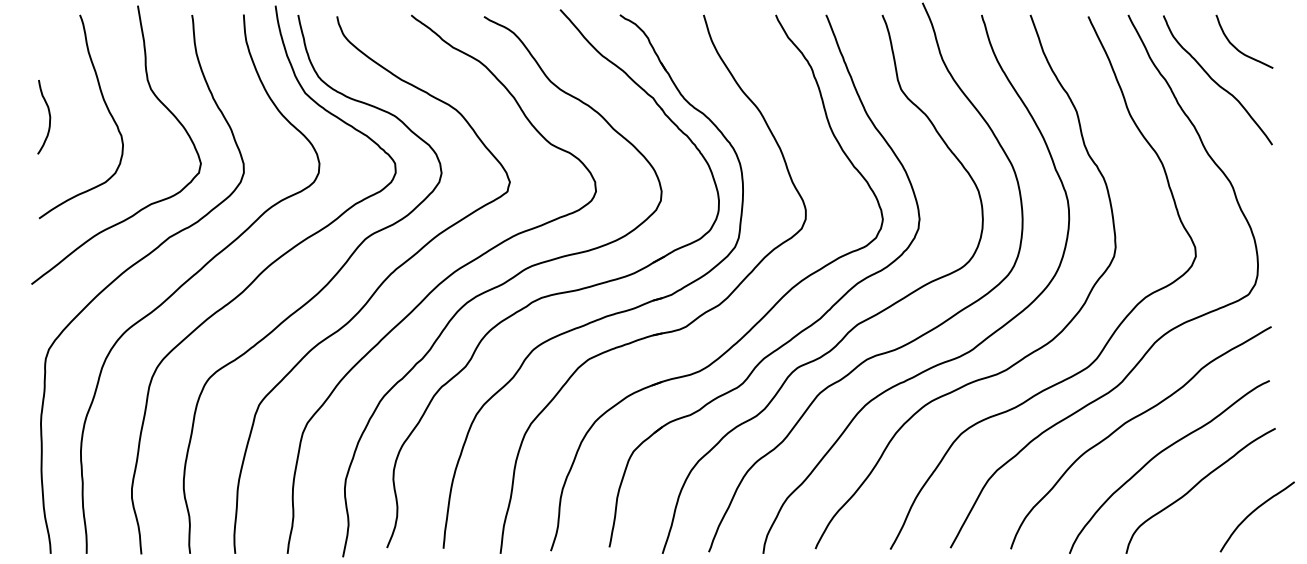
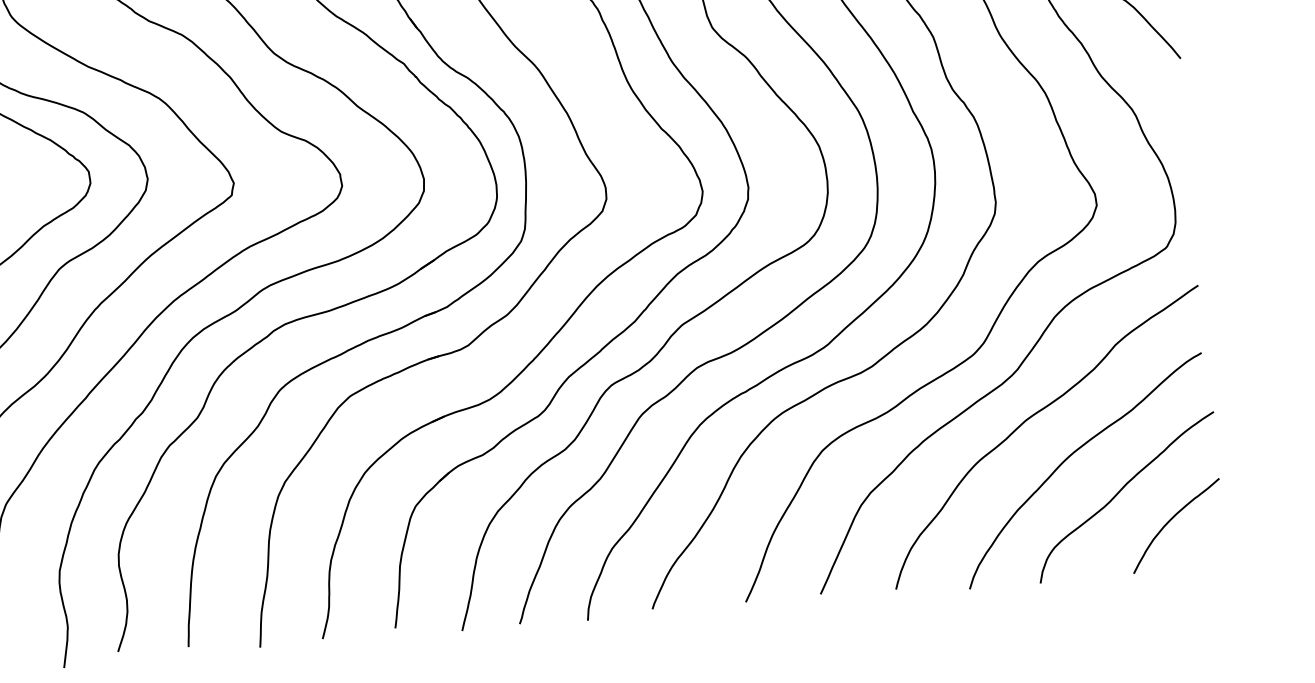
curve: (1253, 512) -> (1171, 520), moved

